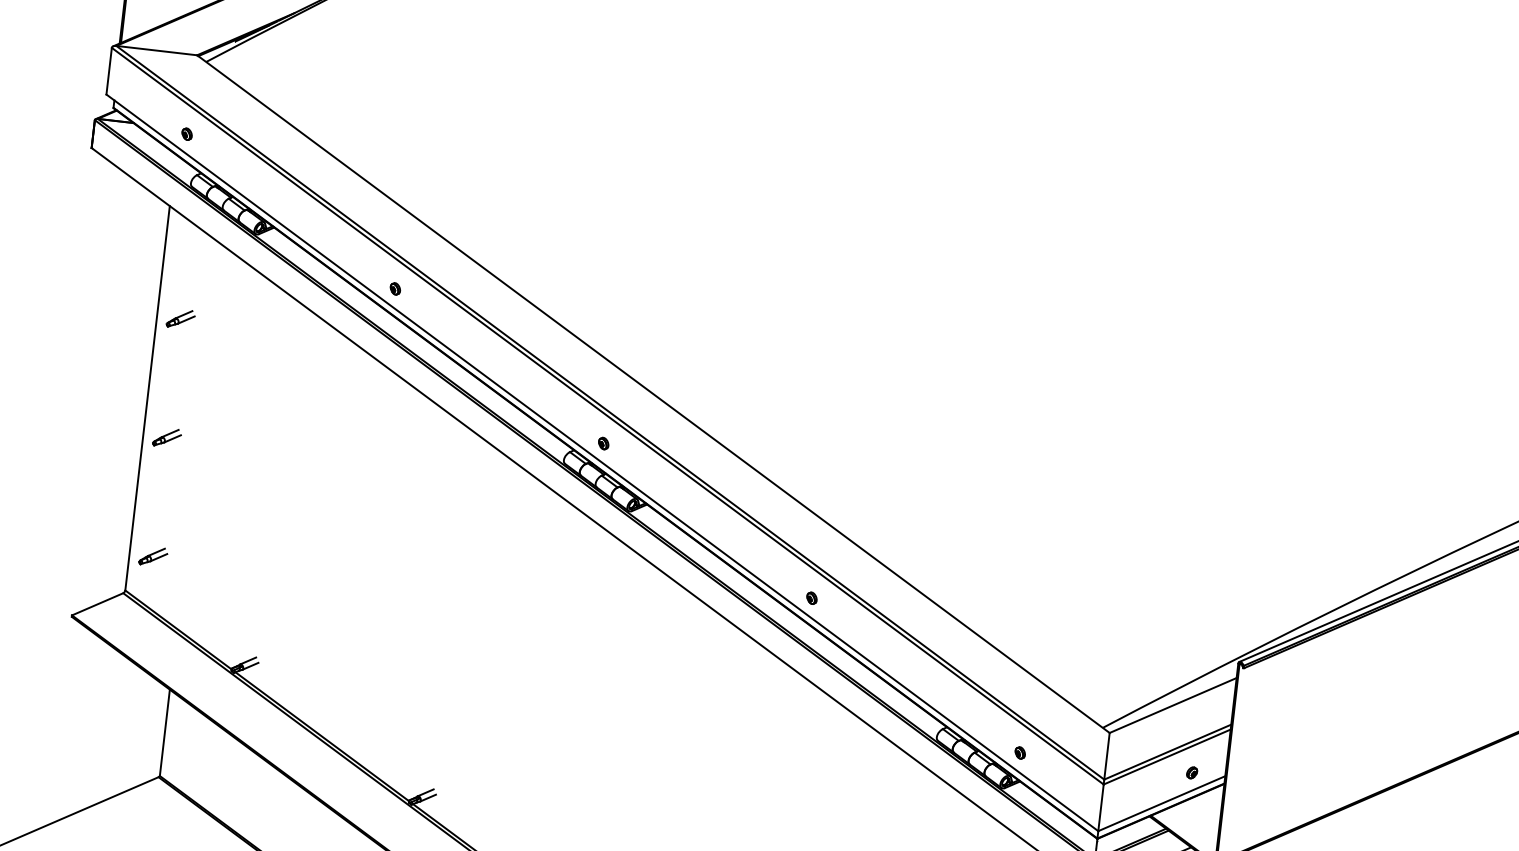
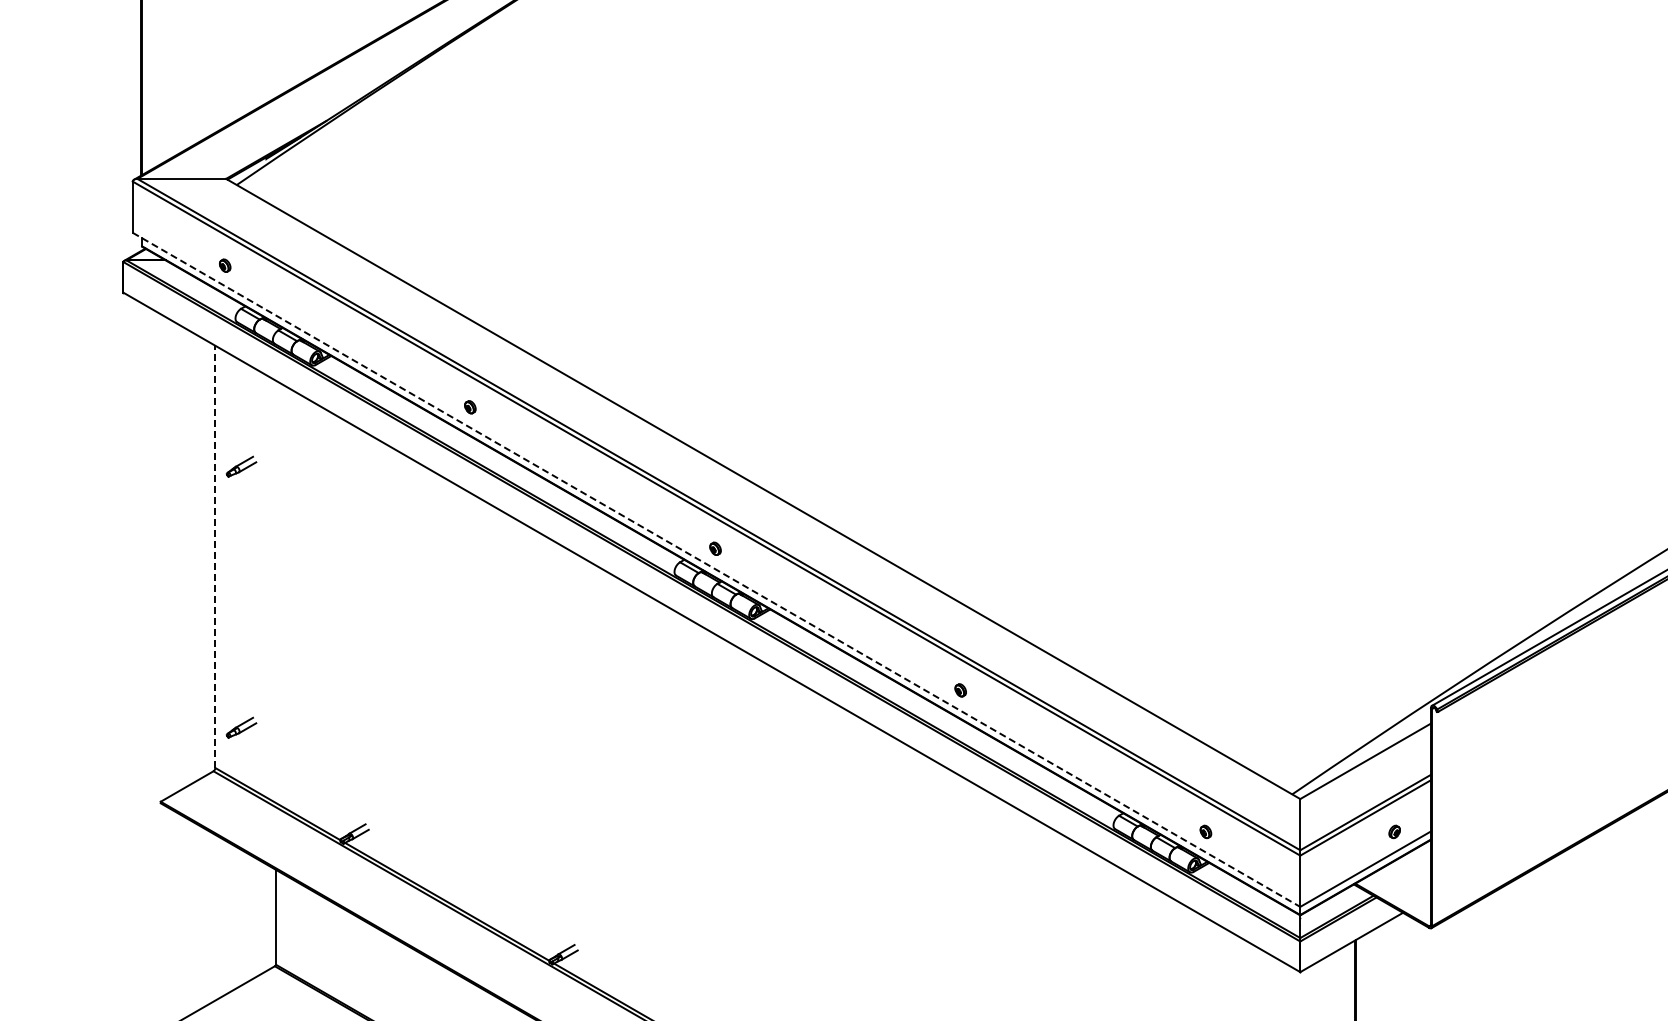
line: (147, 397) -> (215, 556), solid -> dashed
part: (167, 437) -> (241, 597), removed
line: (602, 463) -> (716, 570), solid -> dashed

